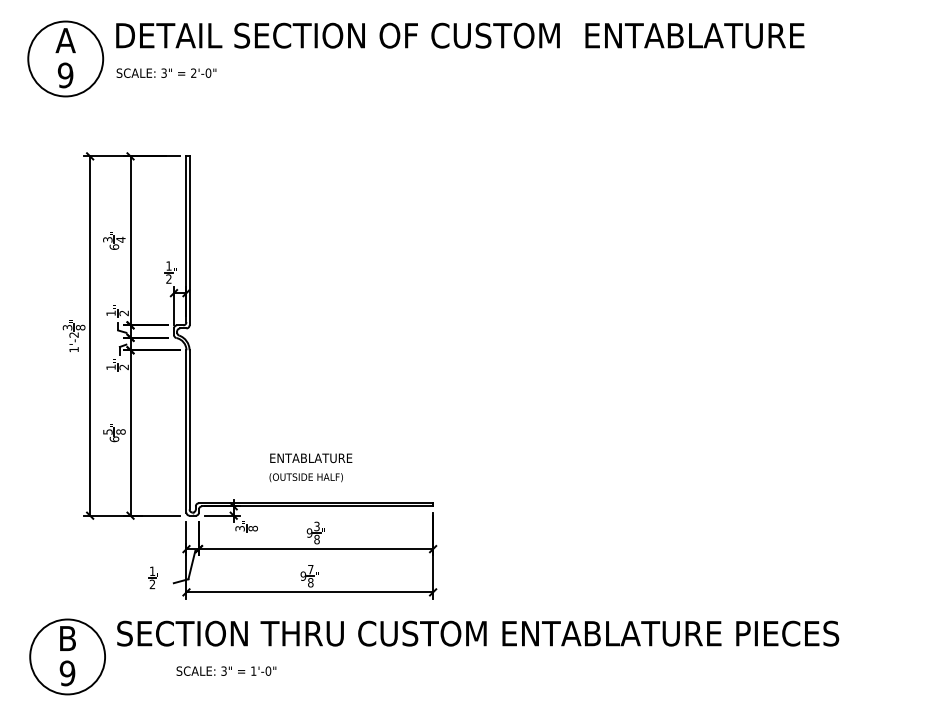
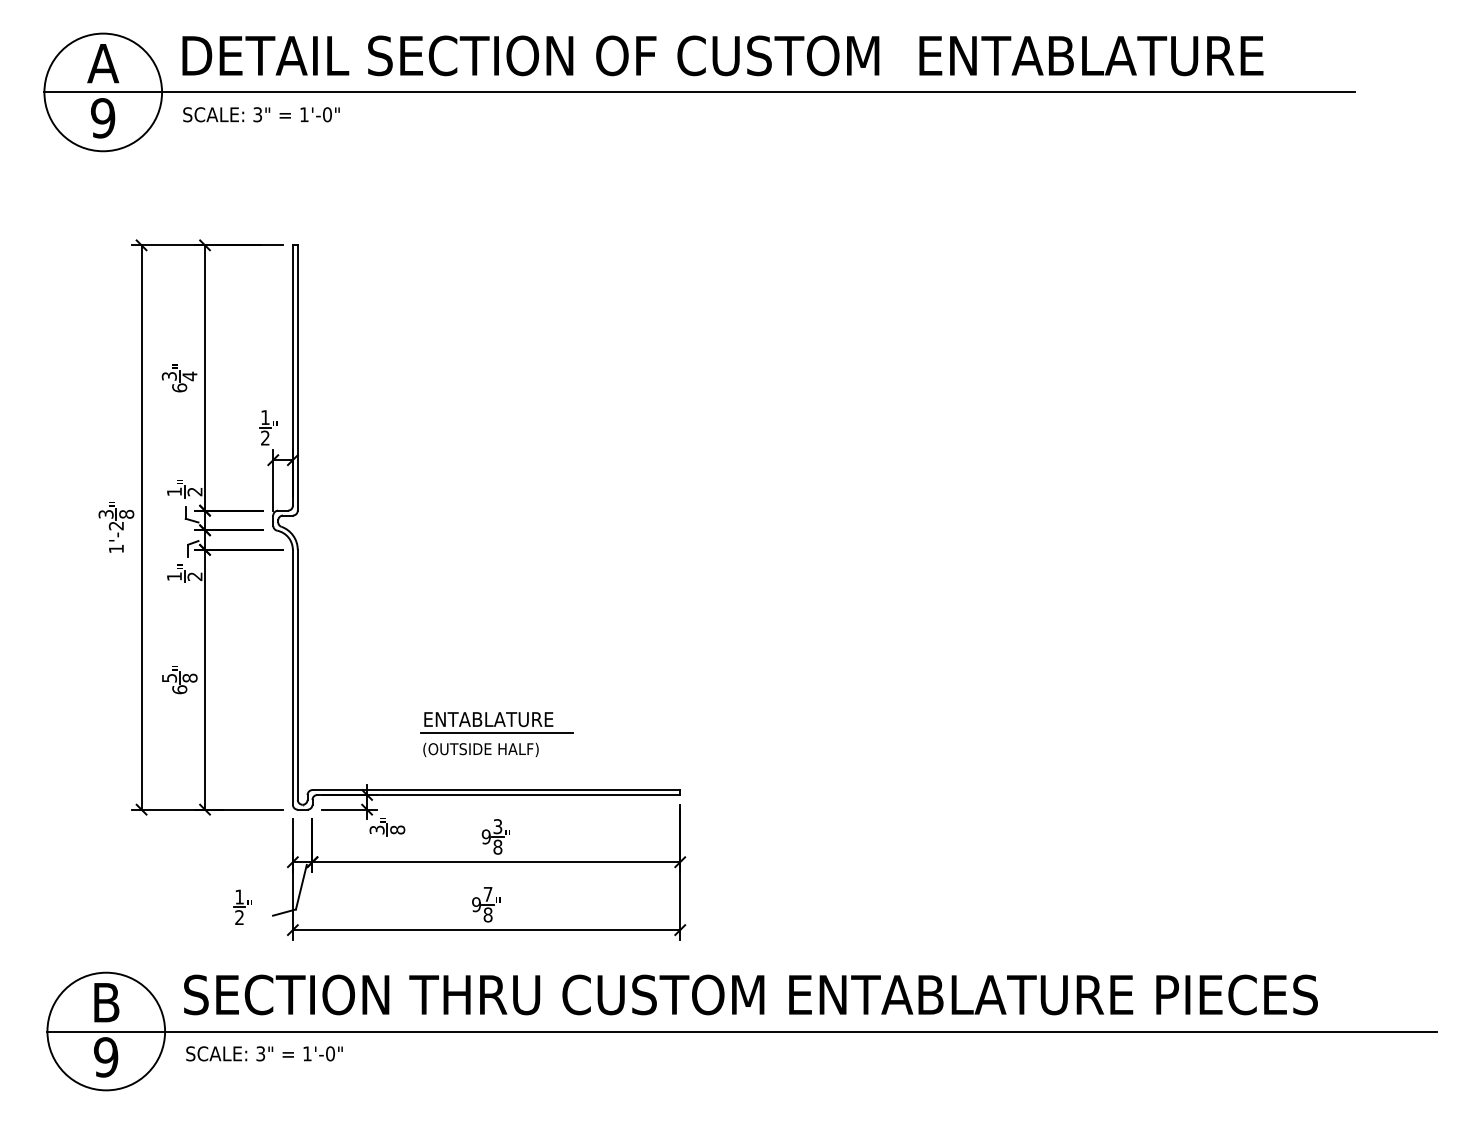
line: (445, 59) -> (699, 93), added
text: (193, 72) -> (303, 113), 2'-0" -> 1'-0"
line: (316, 467) -> (497, 733), added
line: (472, 656) -> (742, 1030), added
text: (226, 670) -> (264, 1052), moved

